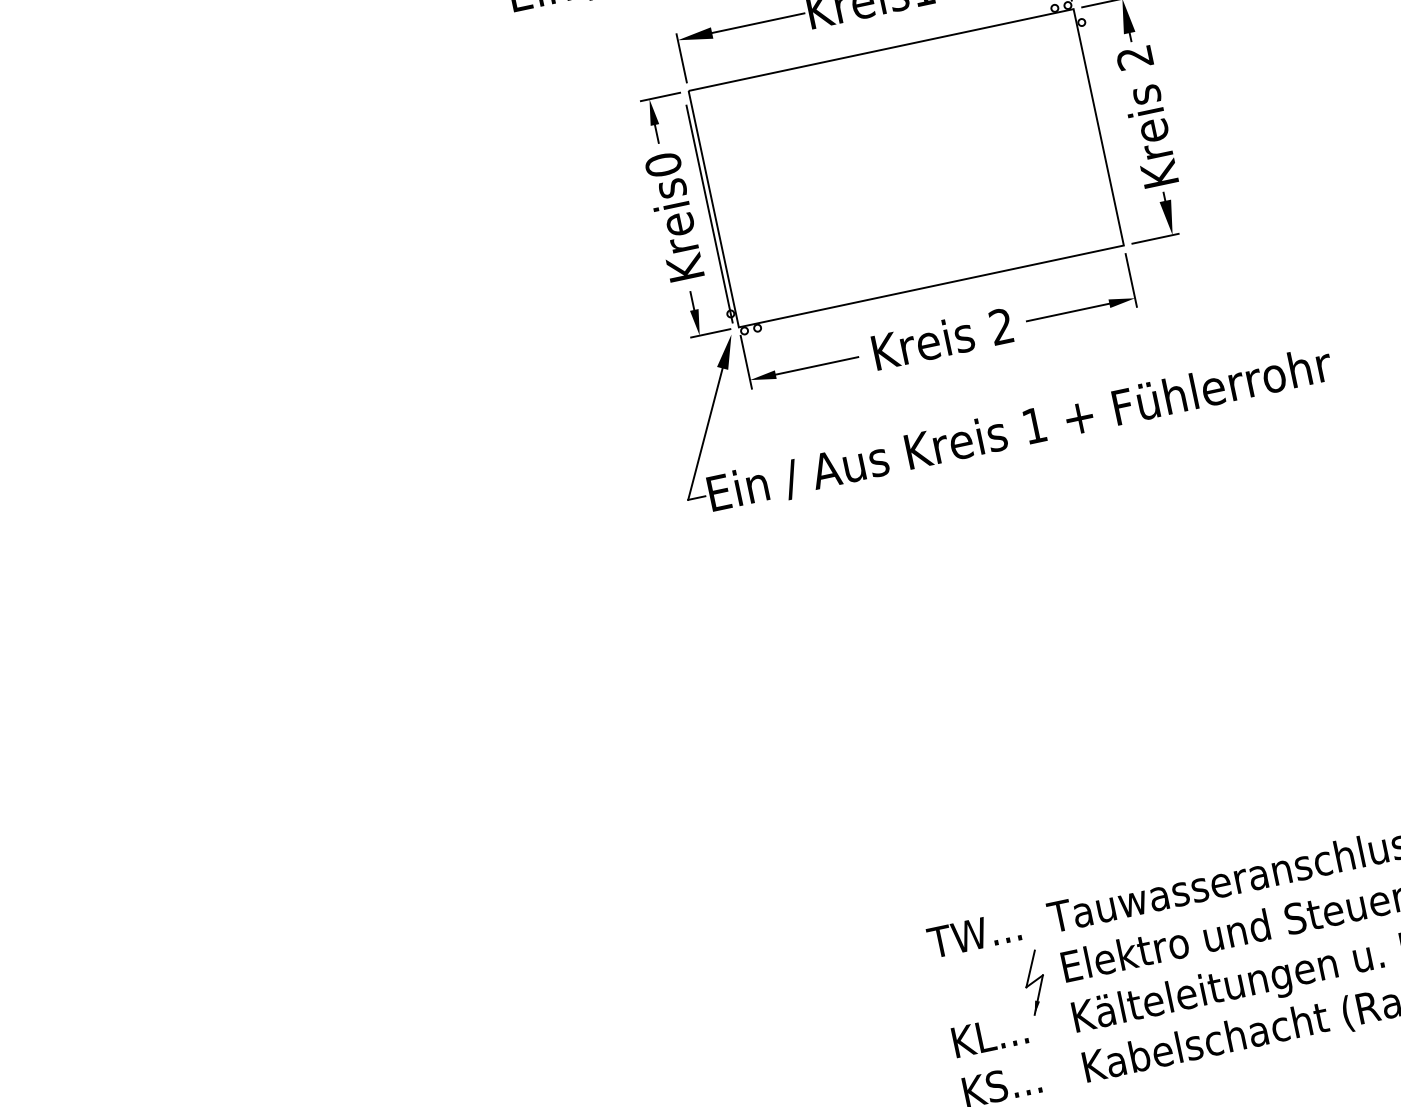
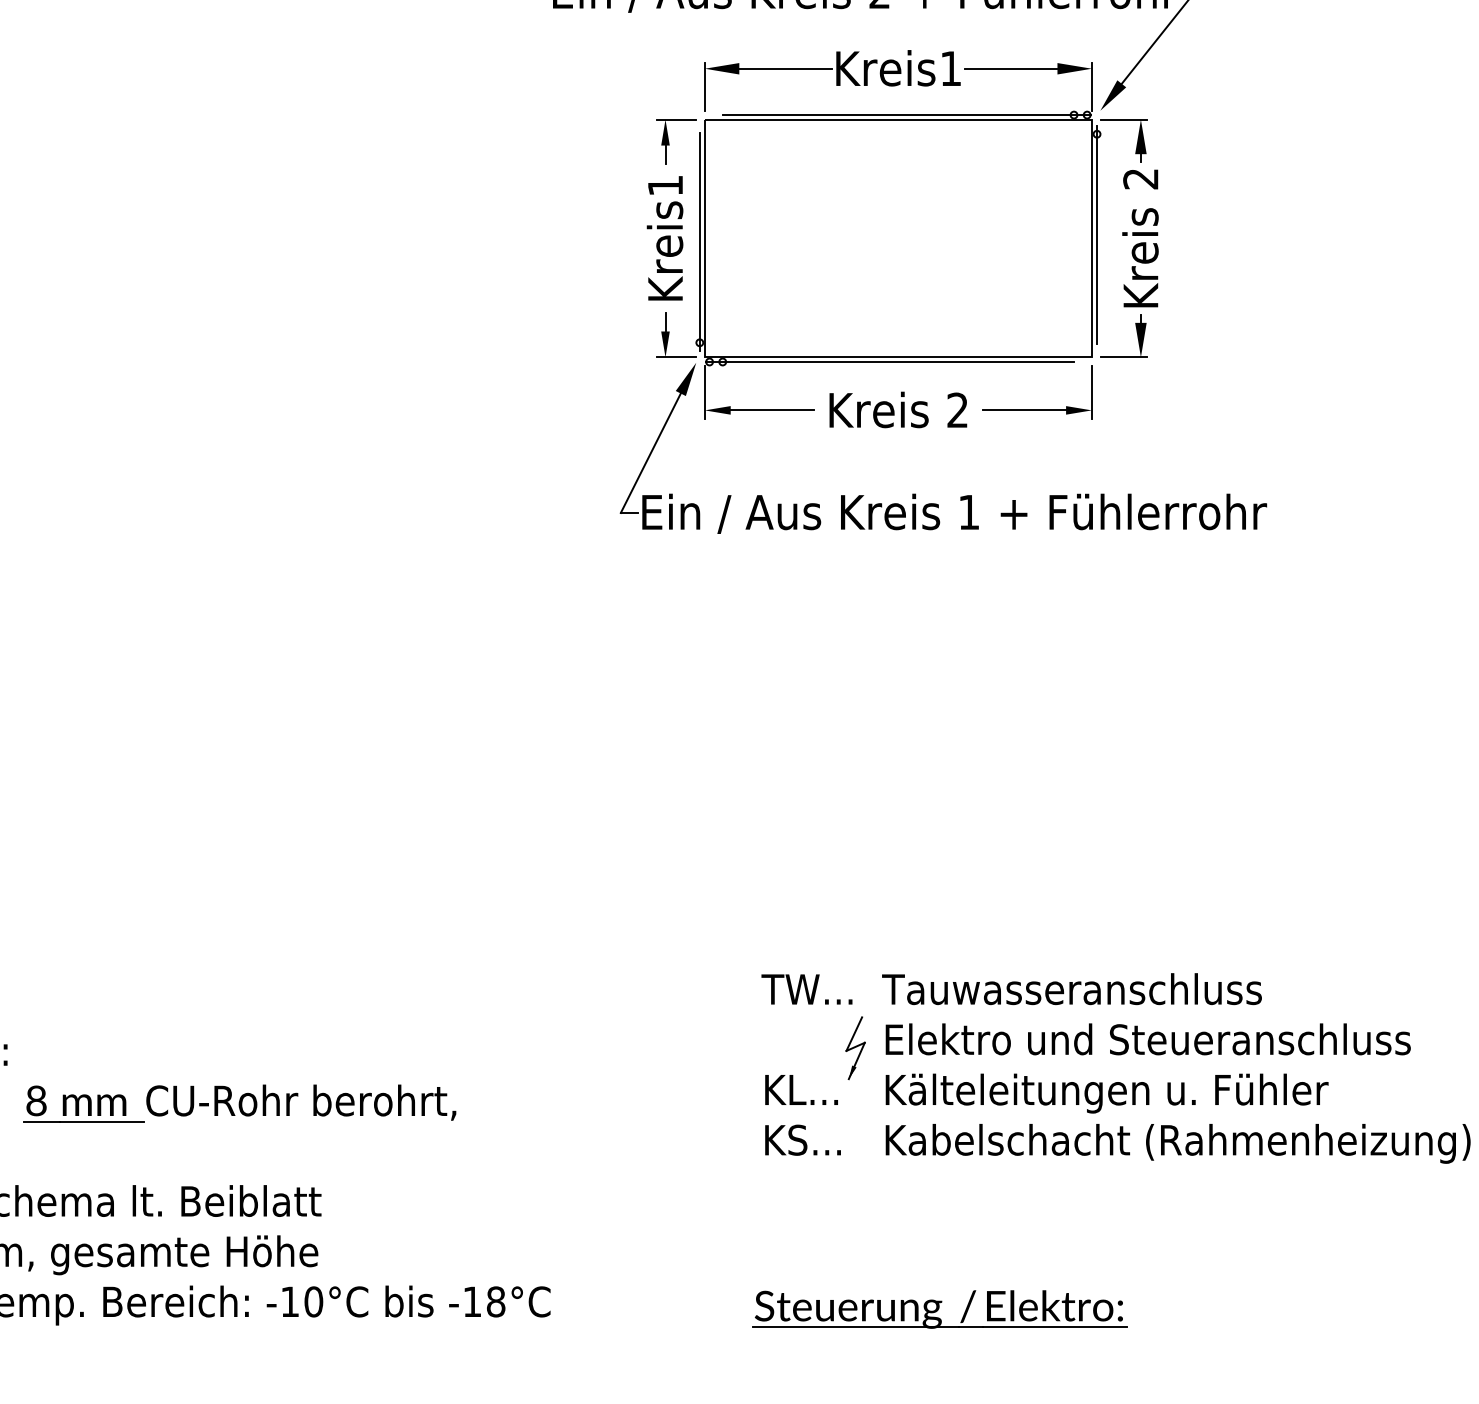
line: (888, 44) -> (906, 115), added
line: (1103, 122) -> (1097, 234), added
text: (663, 164) -> (665, 185), Kreis0 -> Kreis1
line: (923, 292) -> (889, 361), added

